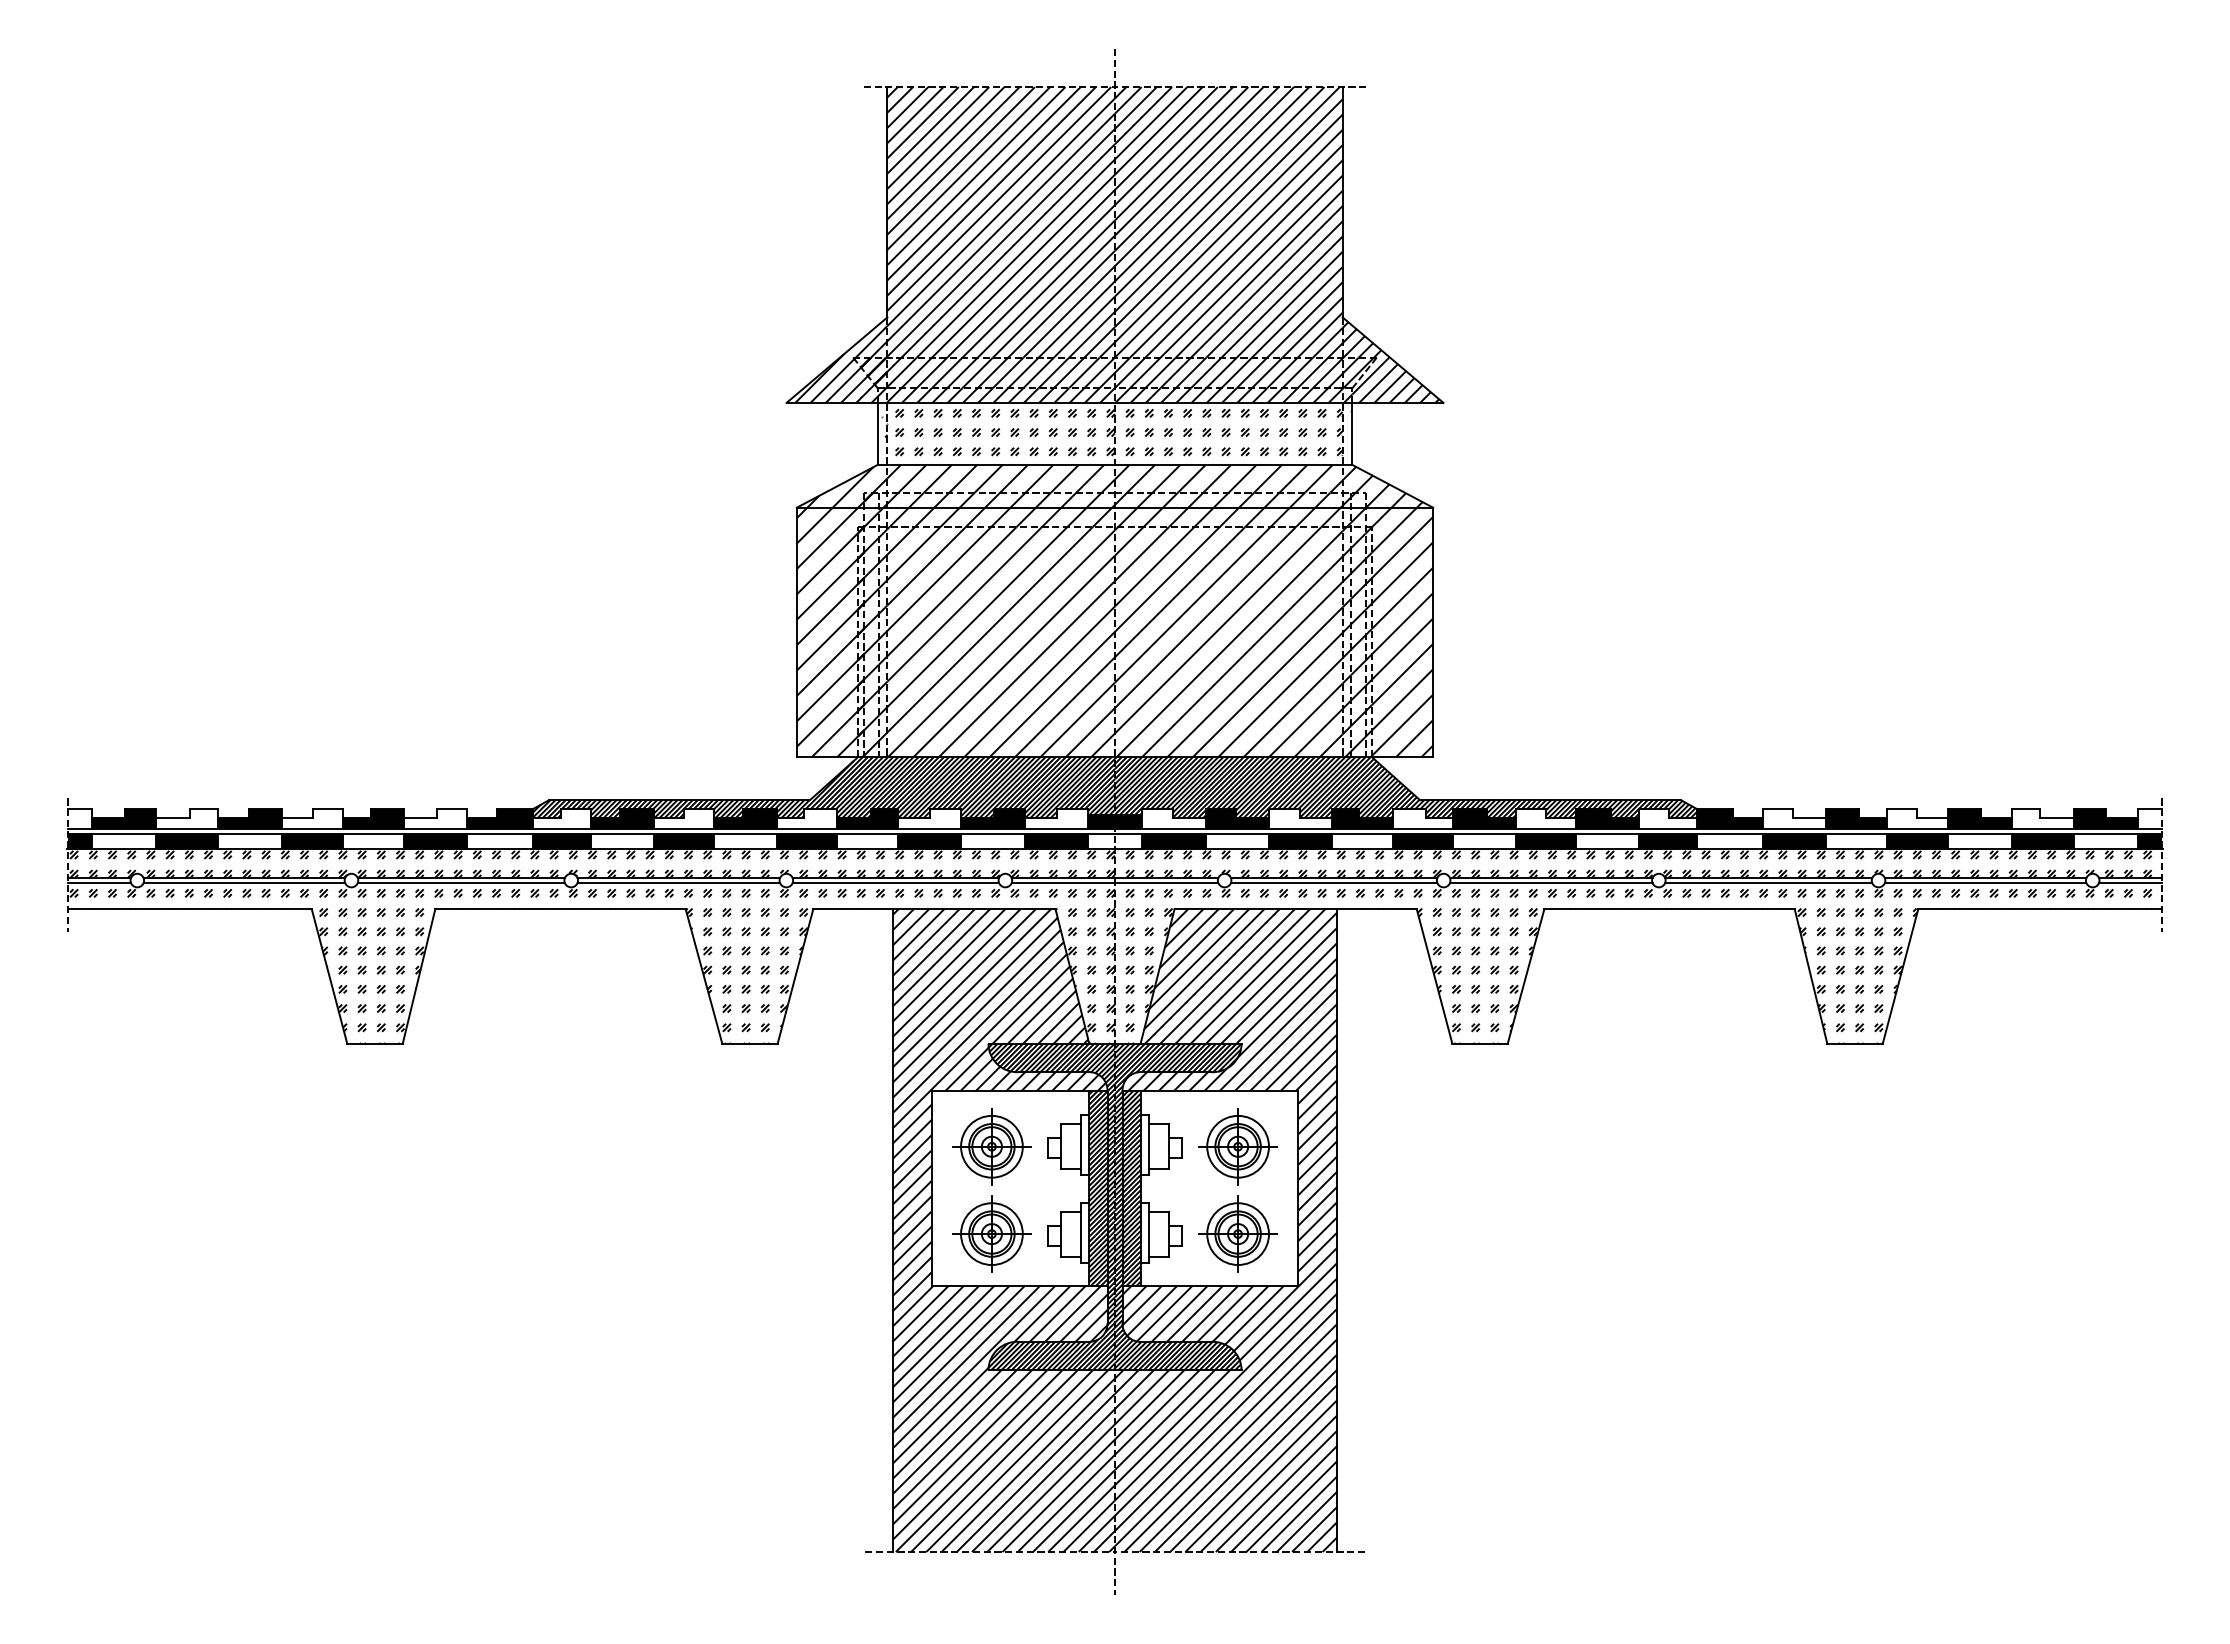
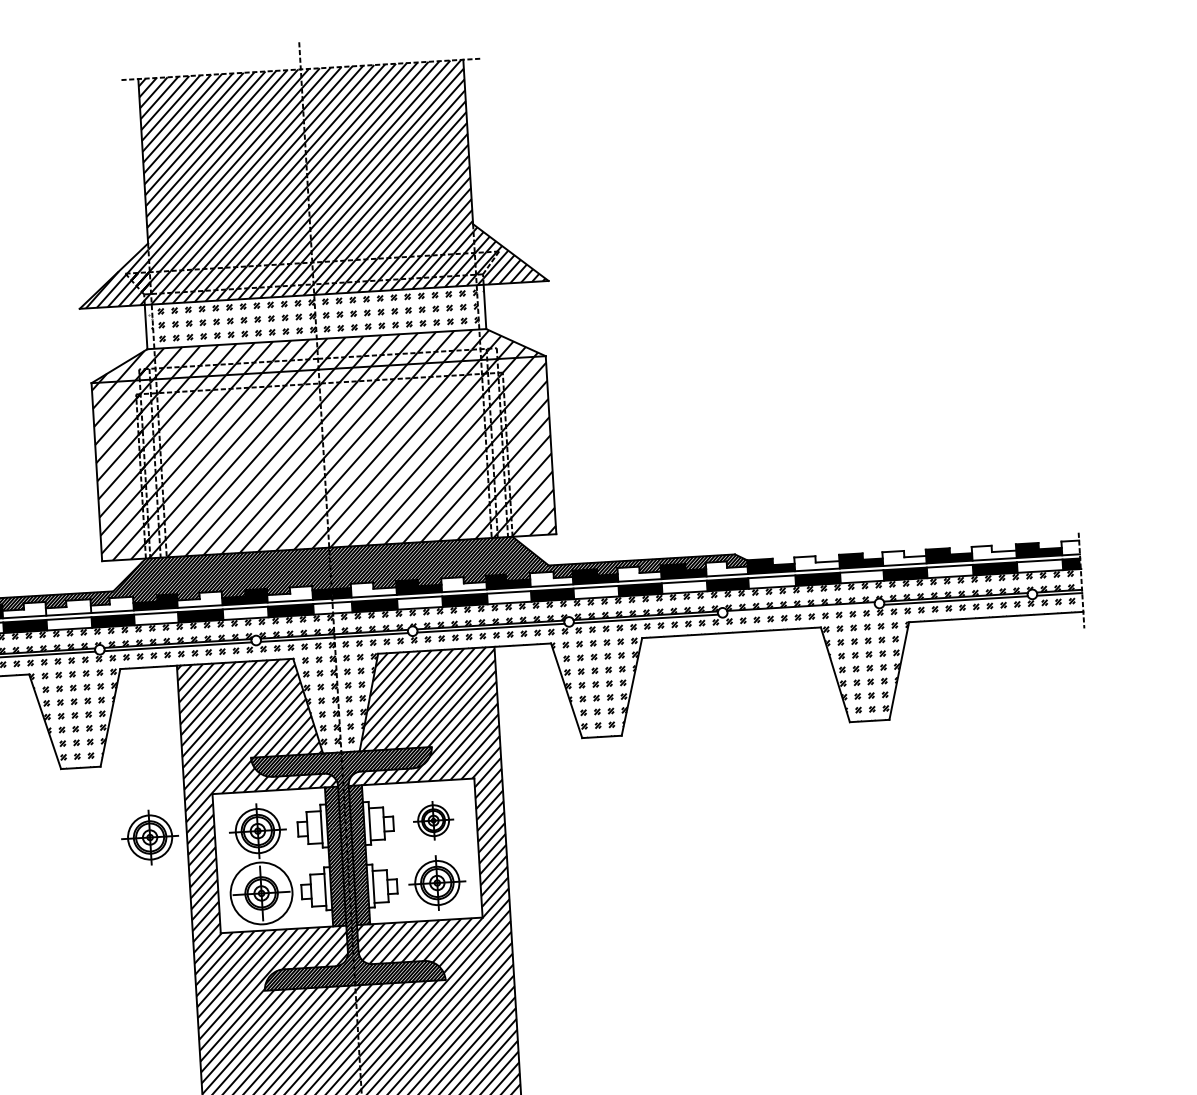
fill: (745, 818) -> (68, 607), removed
line: (1768, 882) -> (801, 609), removed
part: (840, 1146) -> (149, 837), added
part: (1237, 1146) -> (433, 820), size x0.7
circle: (991, 1234) -> (261, 893), size x1.4

